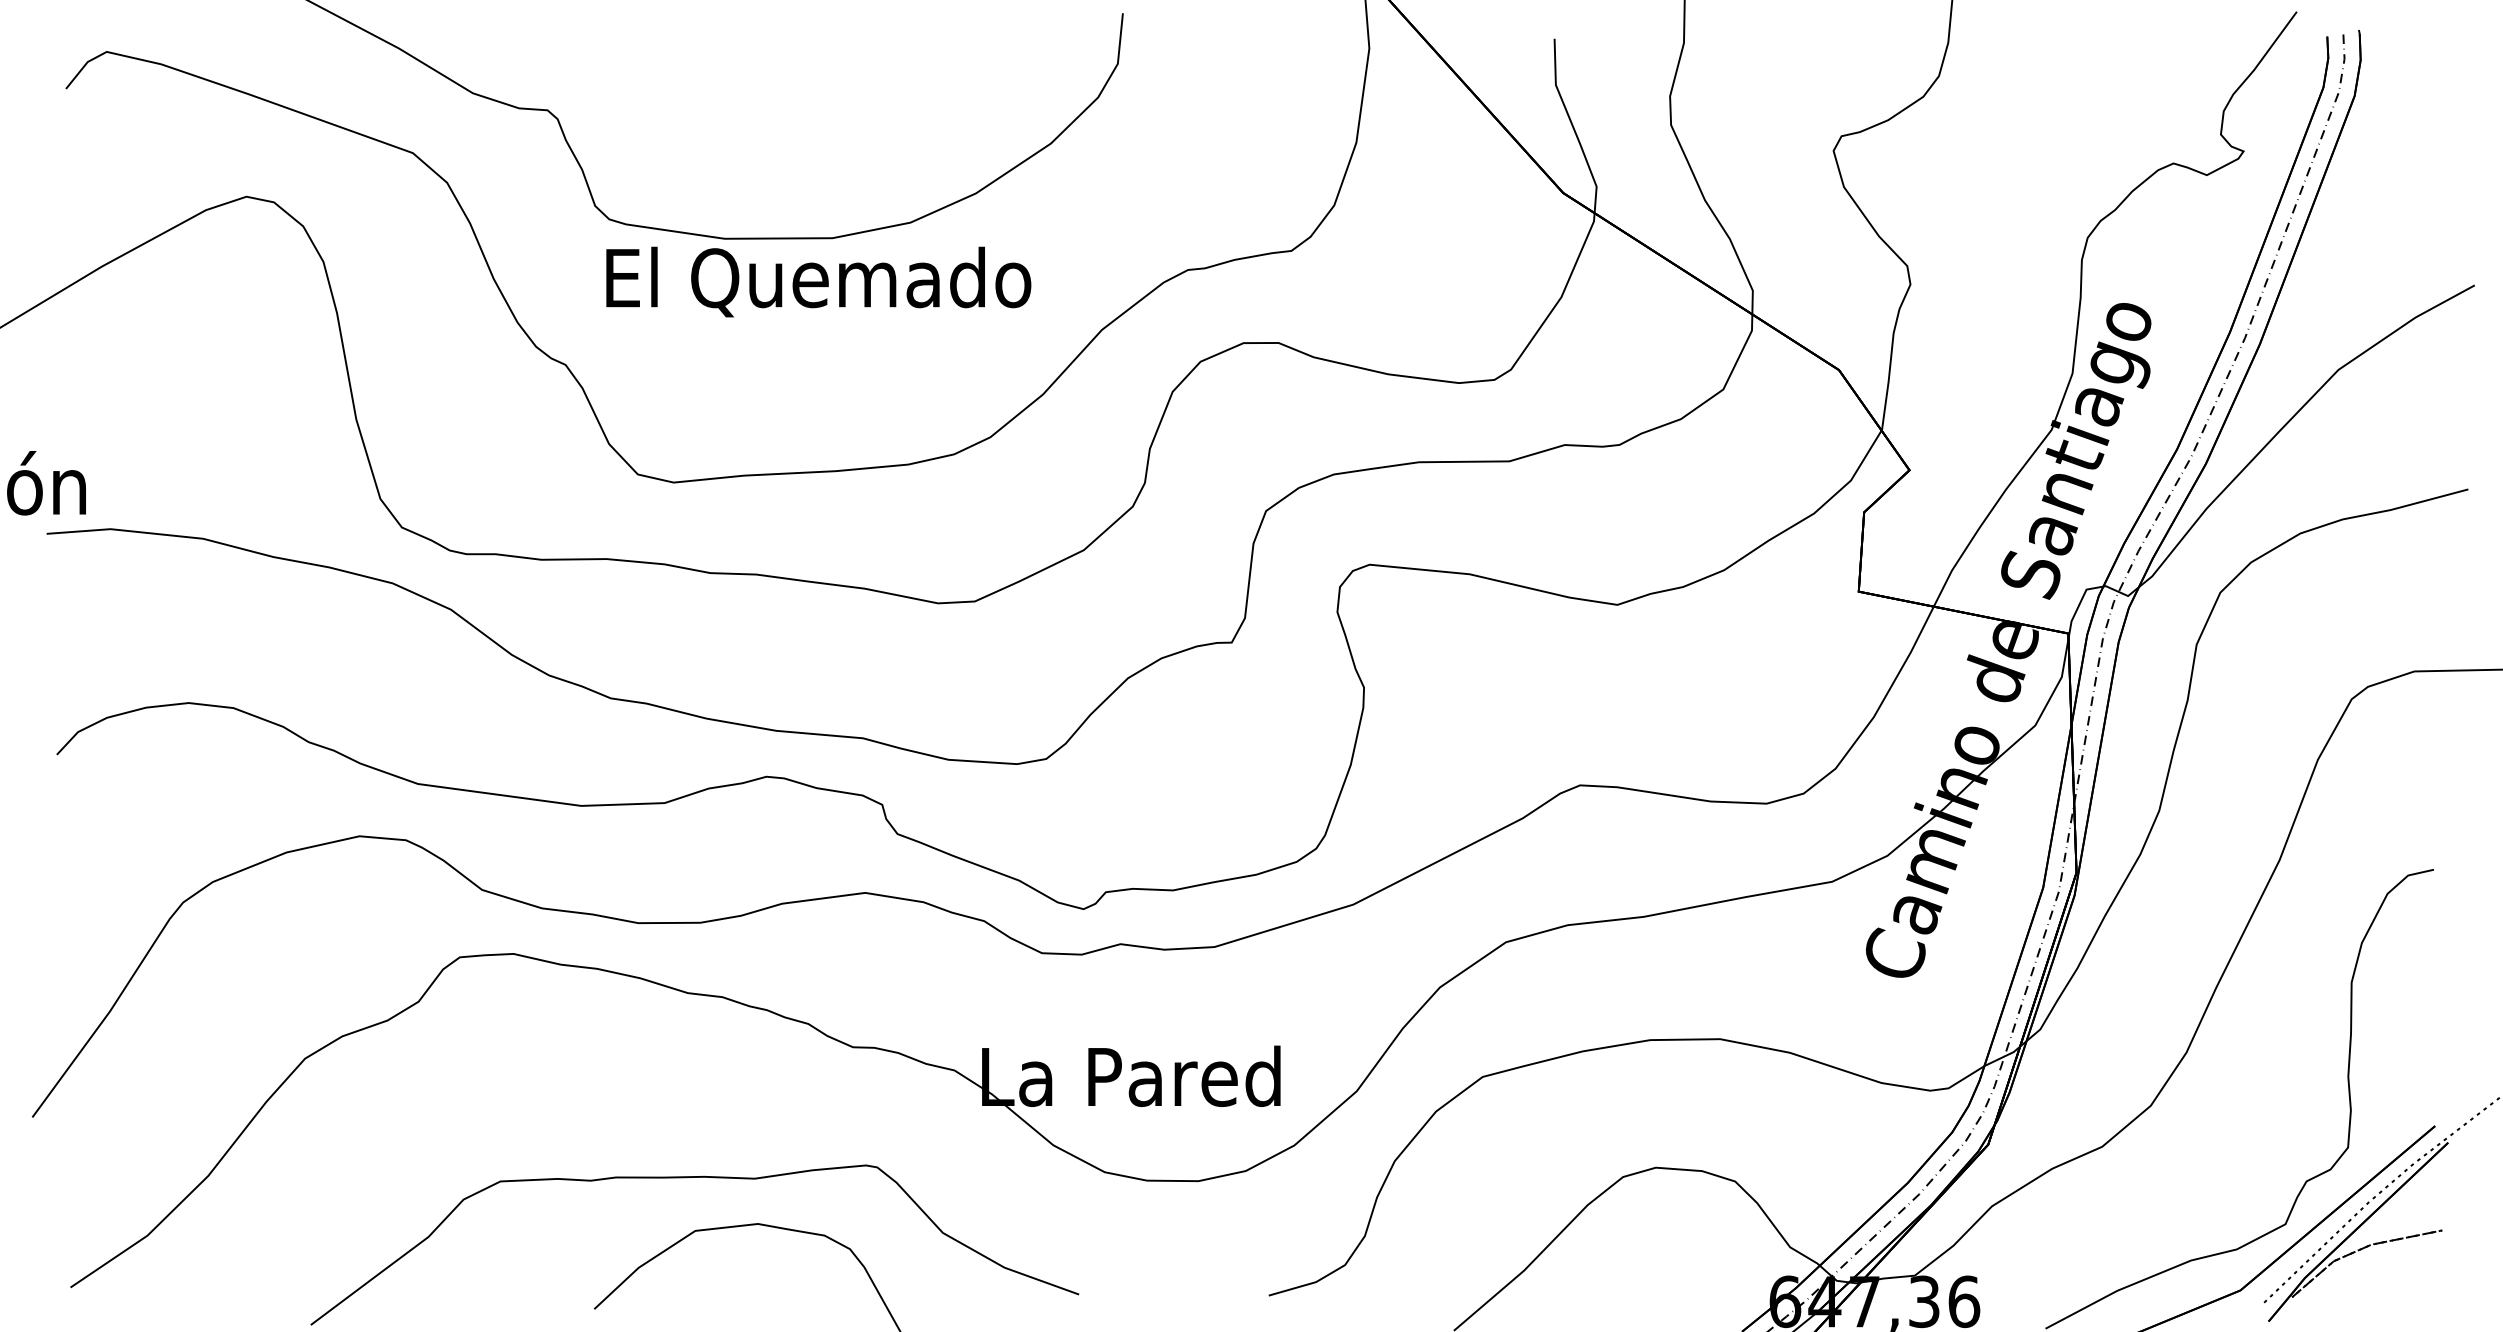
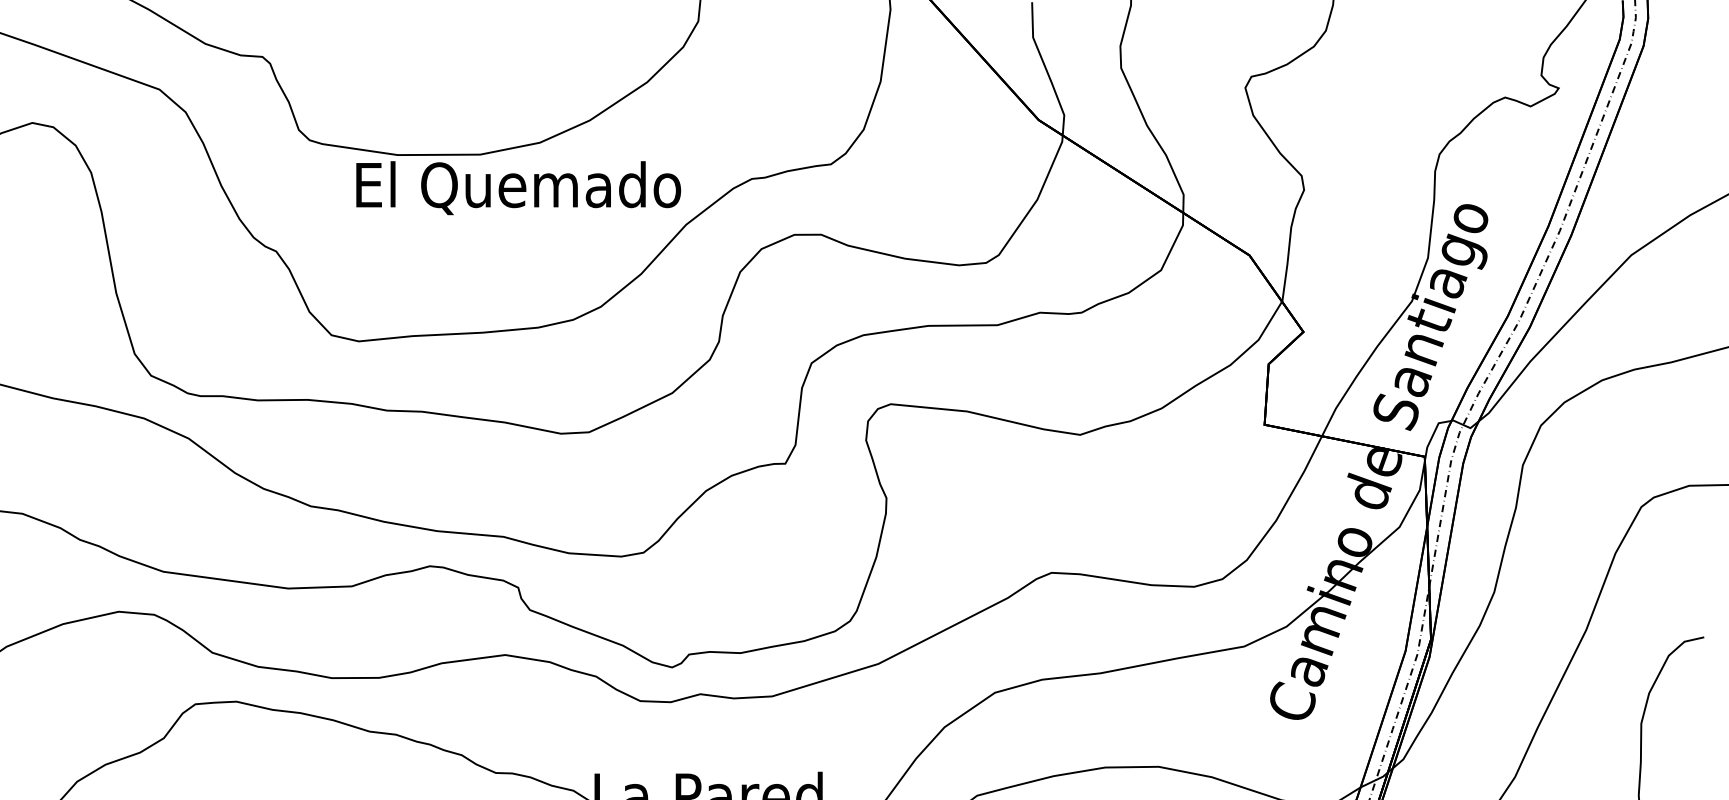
text: (818, 281) -> (518, 187), moved

